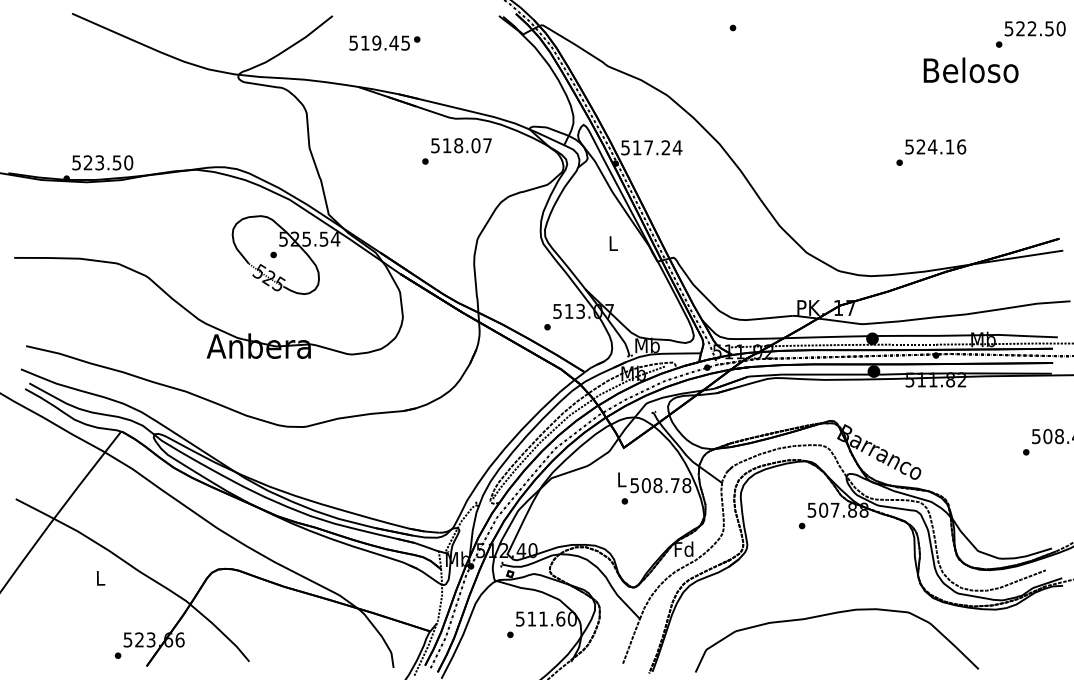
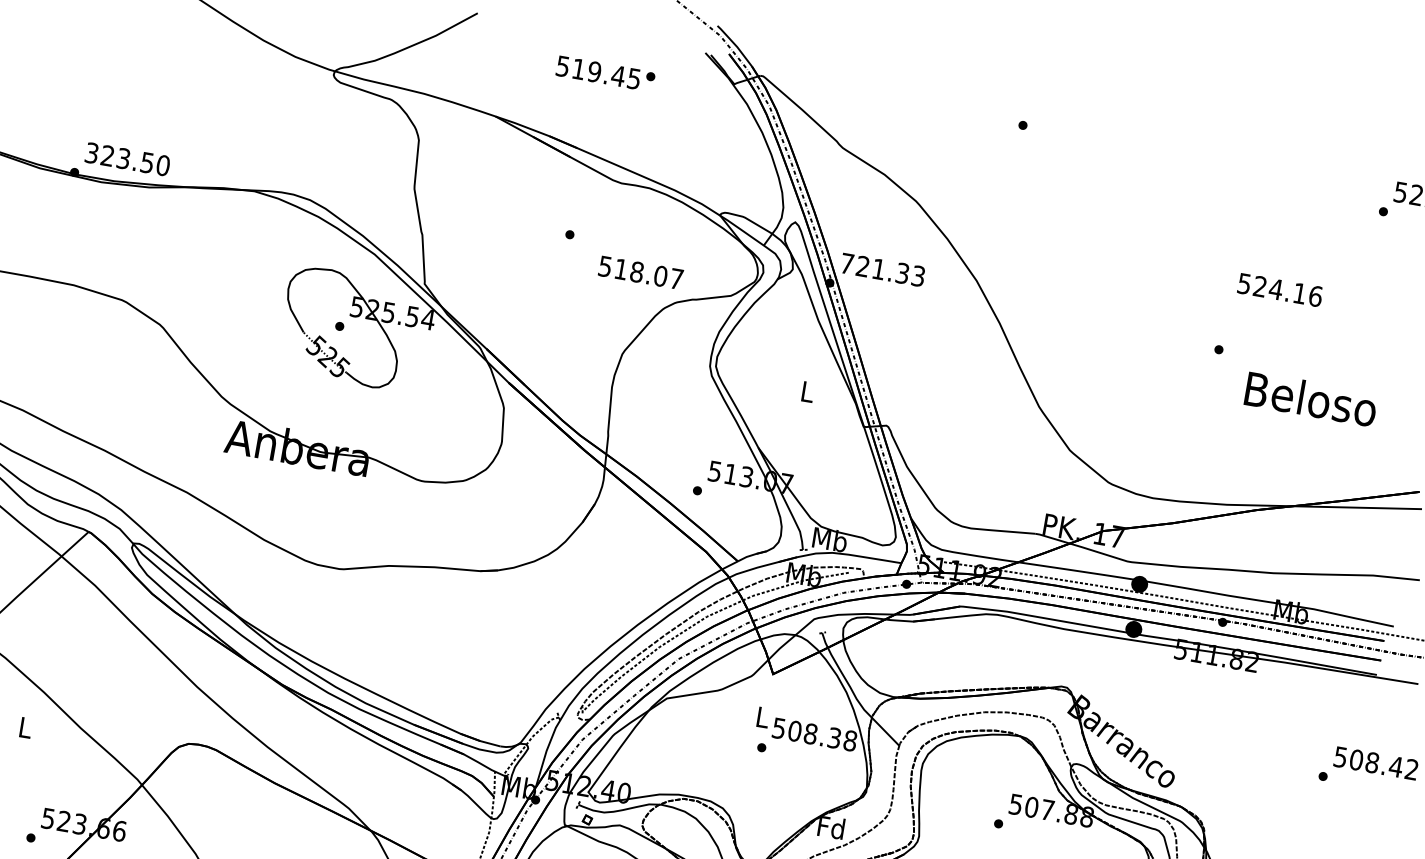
text: (384, 42) -> (605, 72), moved
text: (970, 70) -> (1310, 399), moved
text: (461, 145) -> (641, 272), moved
text: (935, 146) -> (1280, 289), moved
text: (651, 147) -> (882, 269), 517.24 -> 721.33
text: (76, 162) -> (91, 152), 523.50 -> 323.50
text: (675, 485) -> (834, 738), 508.78 -> 508.38

